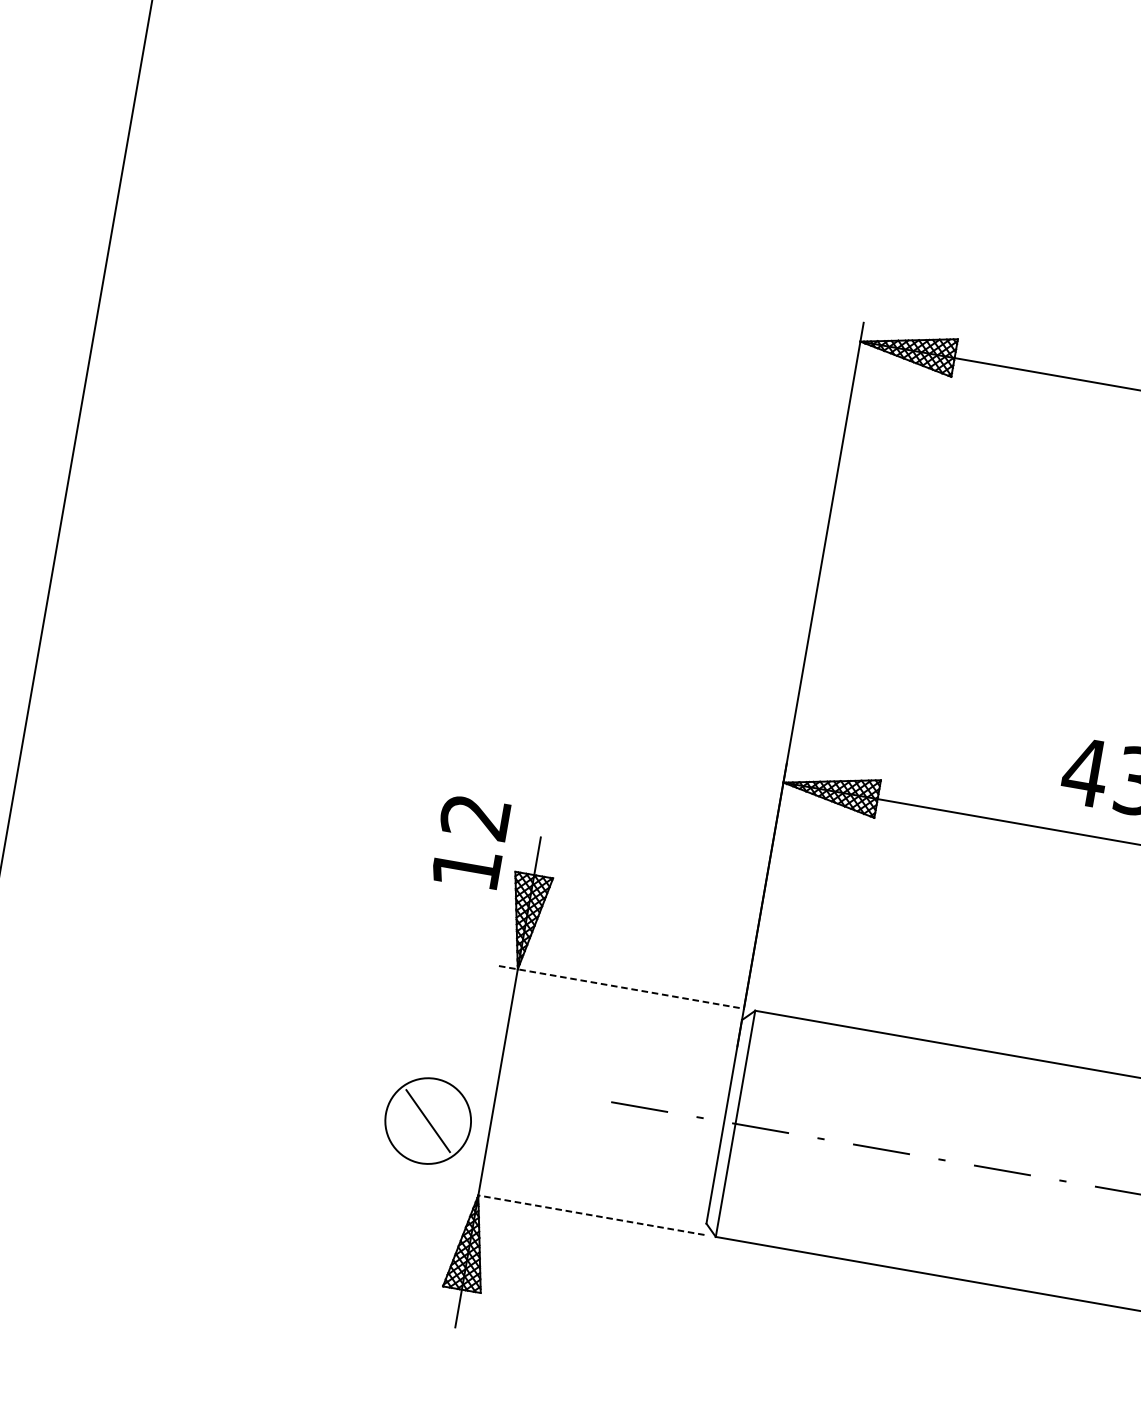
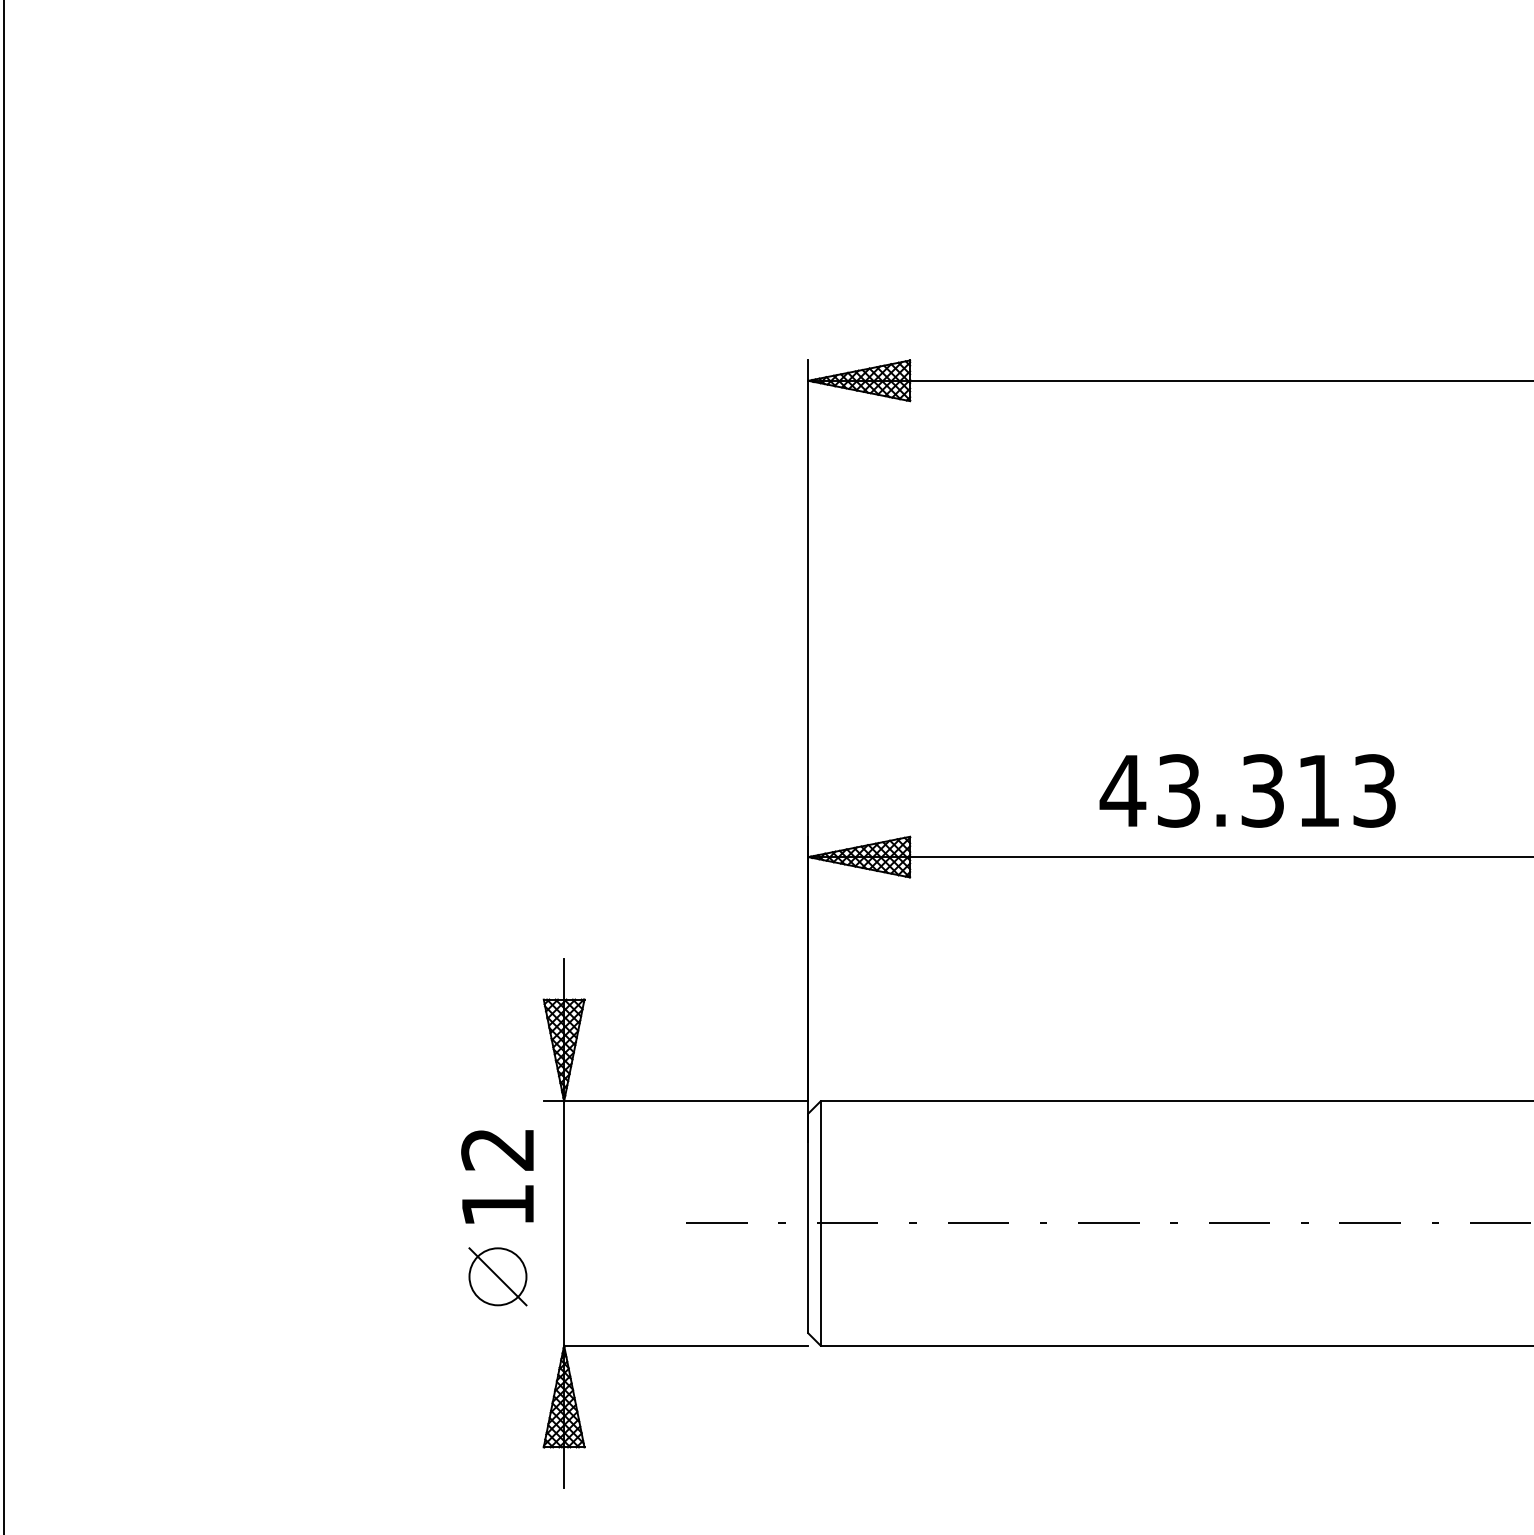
text: (470, 841) -> (497, 1176), moved
line: (621, 987) -> (676, 1101), dashed -> solid
circle: (427, 1120) -> (497, 1276), size x0.62
line: (590, 1214) -> (685, 1345), dashed -> solid

